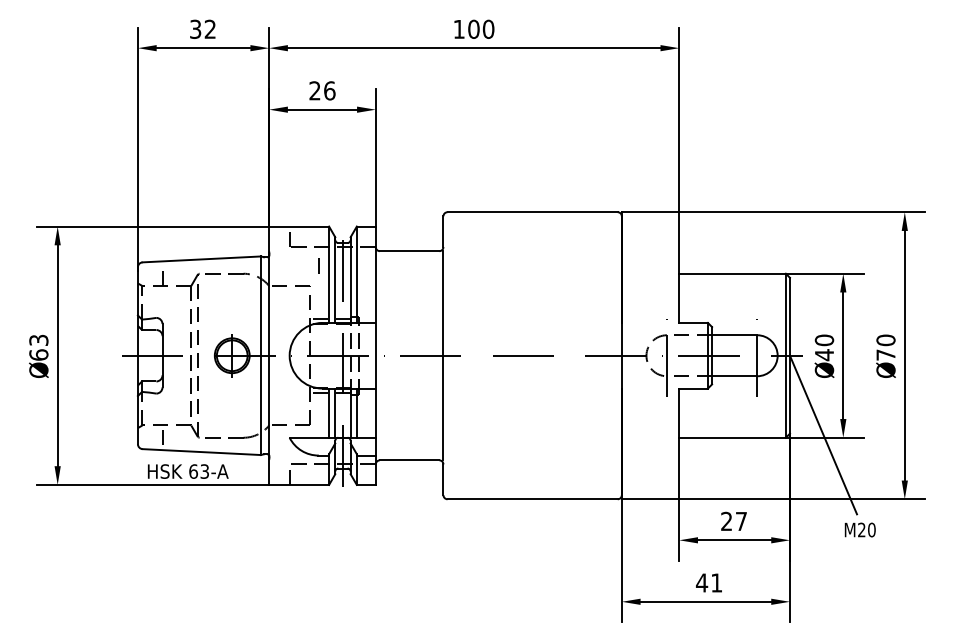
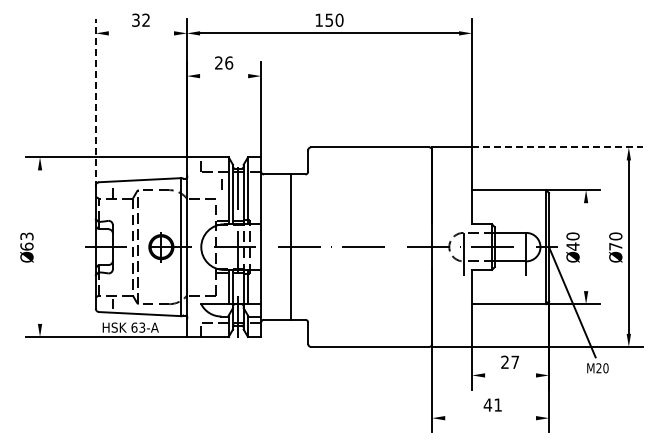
text: (474, 28) -> (329, 19), 100 -> 150
line: (203, 48) -> (141, 33), removed
line: (323, 110) -> (224, 76), removed
line: (137, 149) -> (95, 103), solid -> dashed
line: (802, 212) -> (557, 147), solid -> dashed
line: (58, 354) -> (40, 246), removed
line: (443, 354) -> (291, 246), moved
line: (843, 356) -> (586, 247), removed
line: (734, 540) -> (510, 375), removed
line: (705, 602) -> (490, 418), removed

